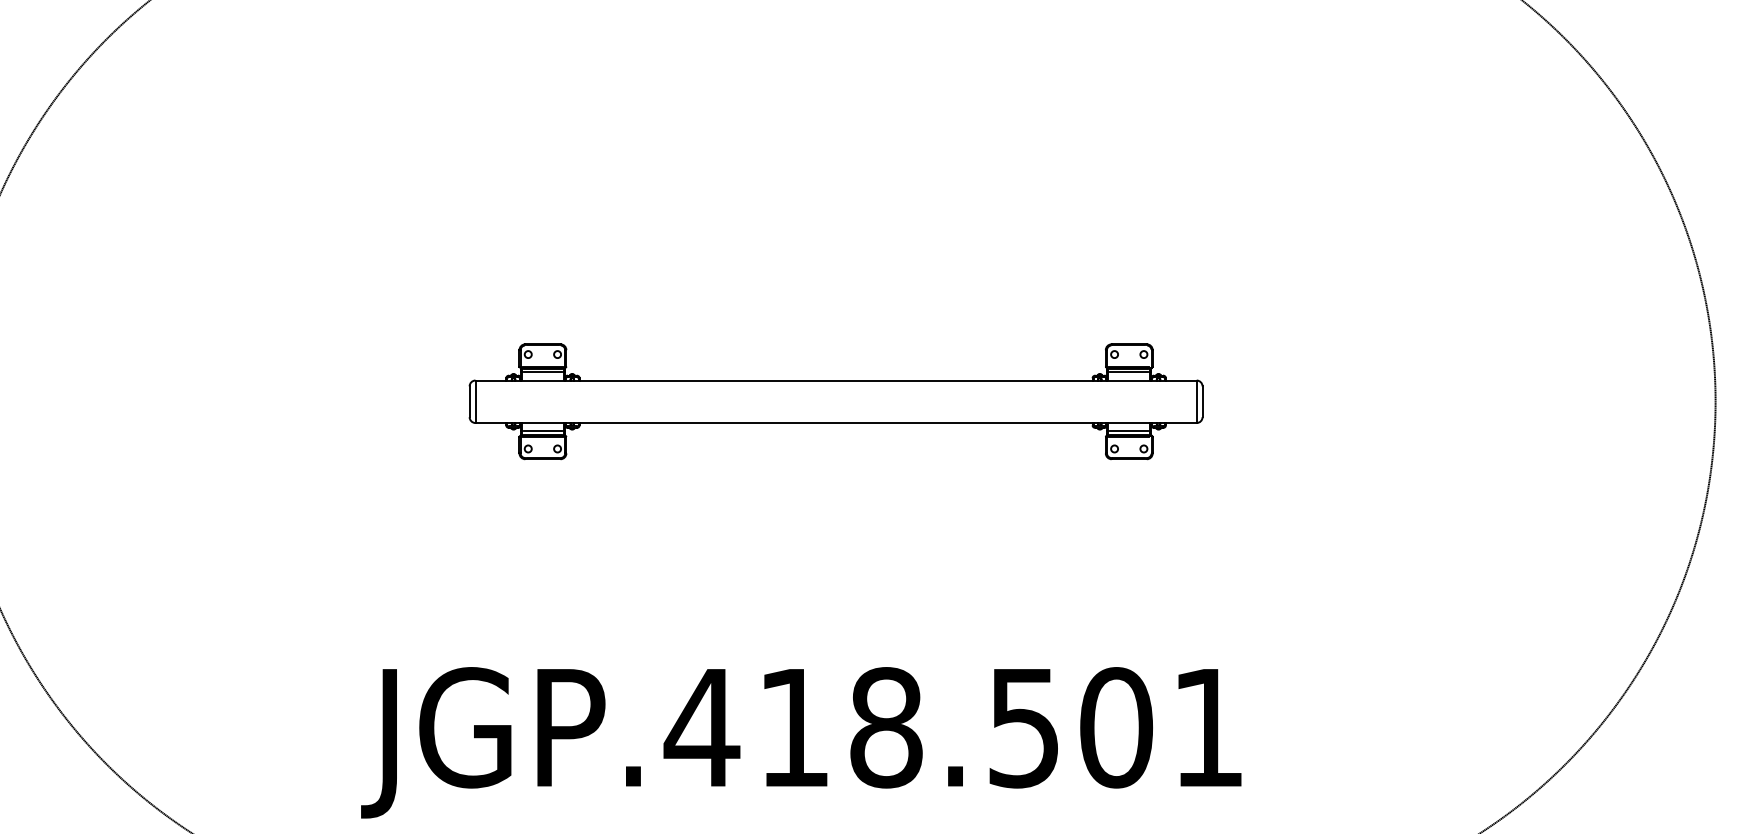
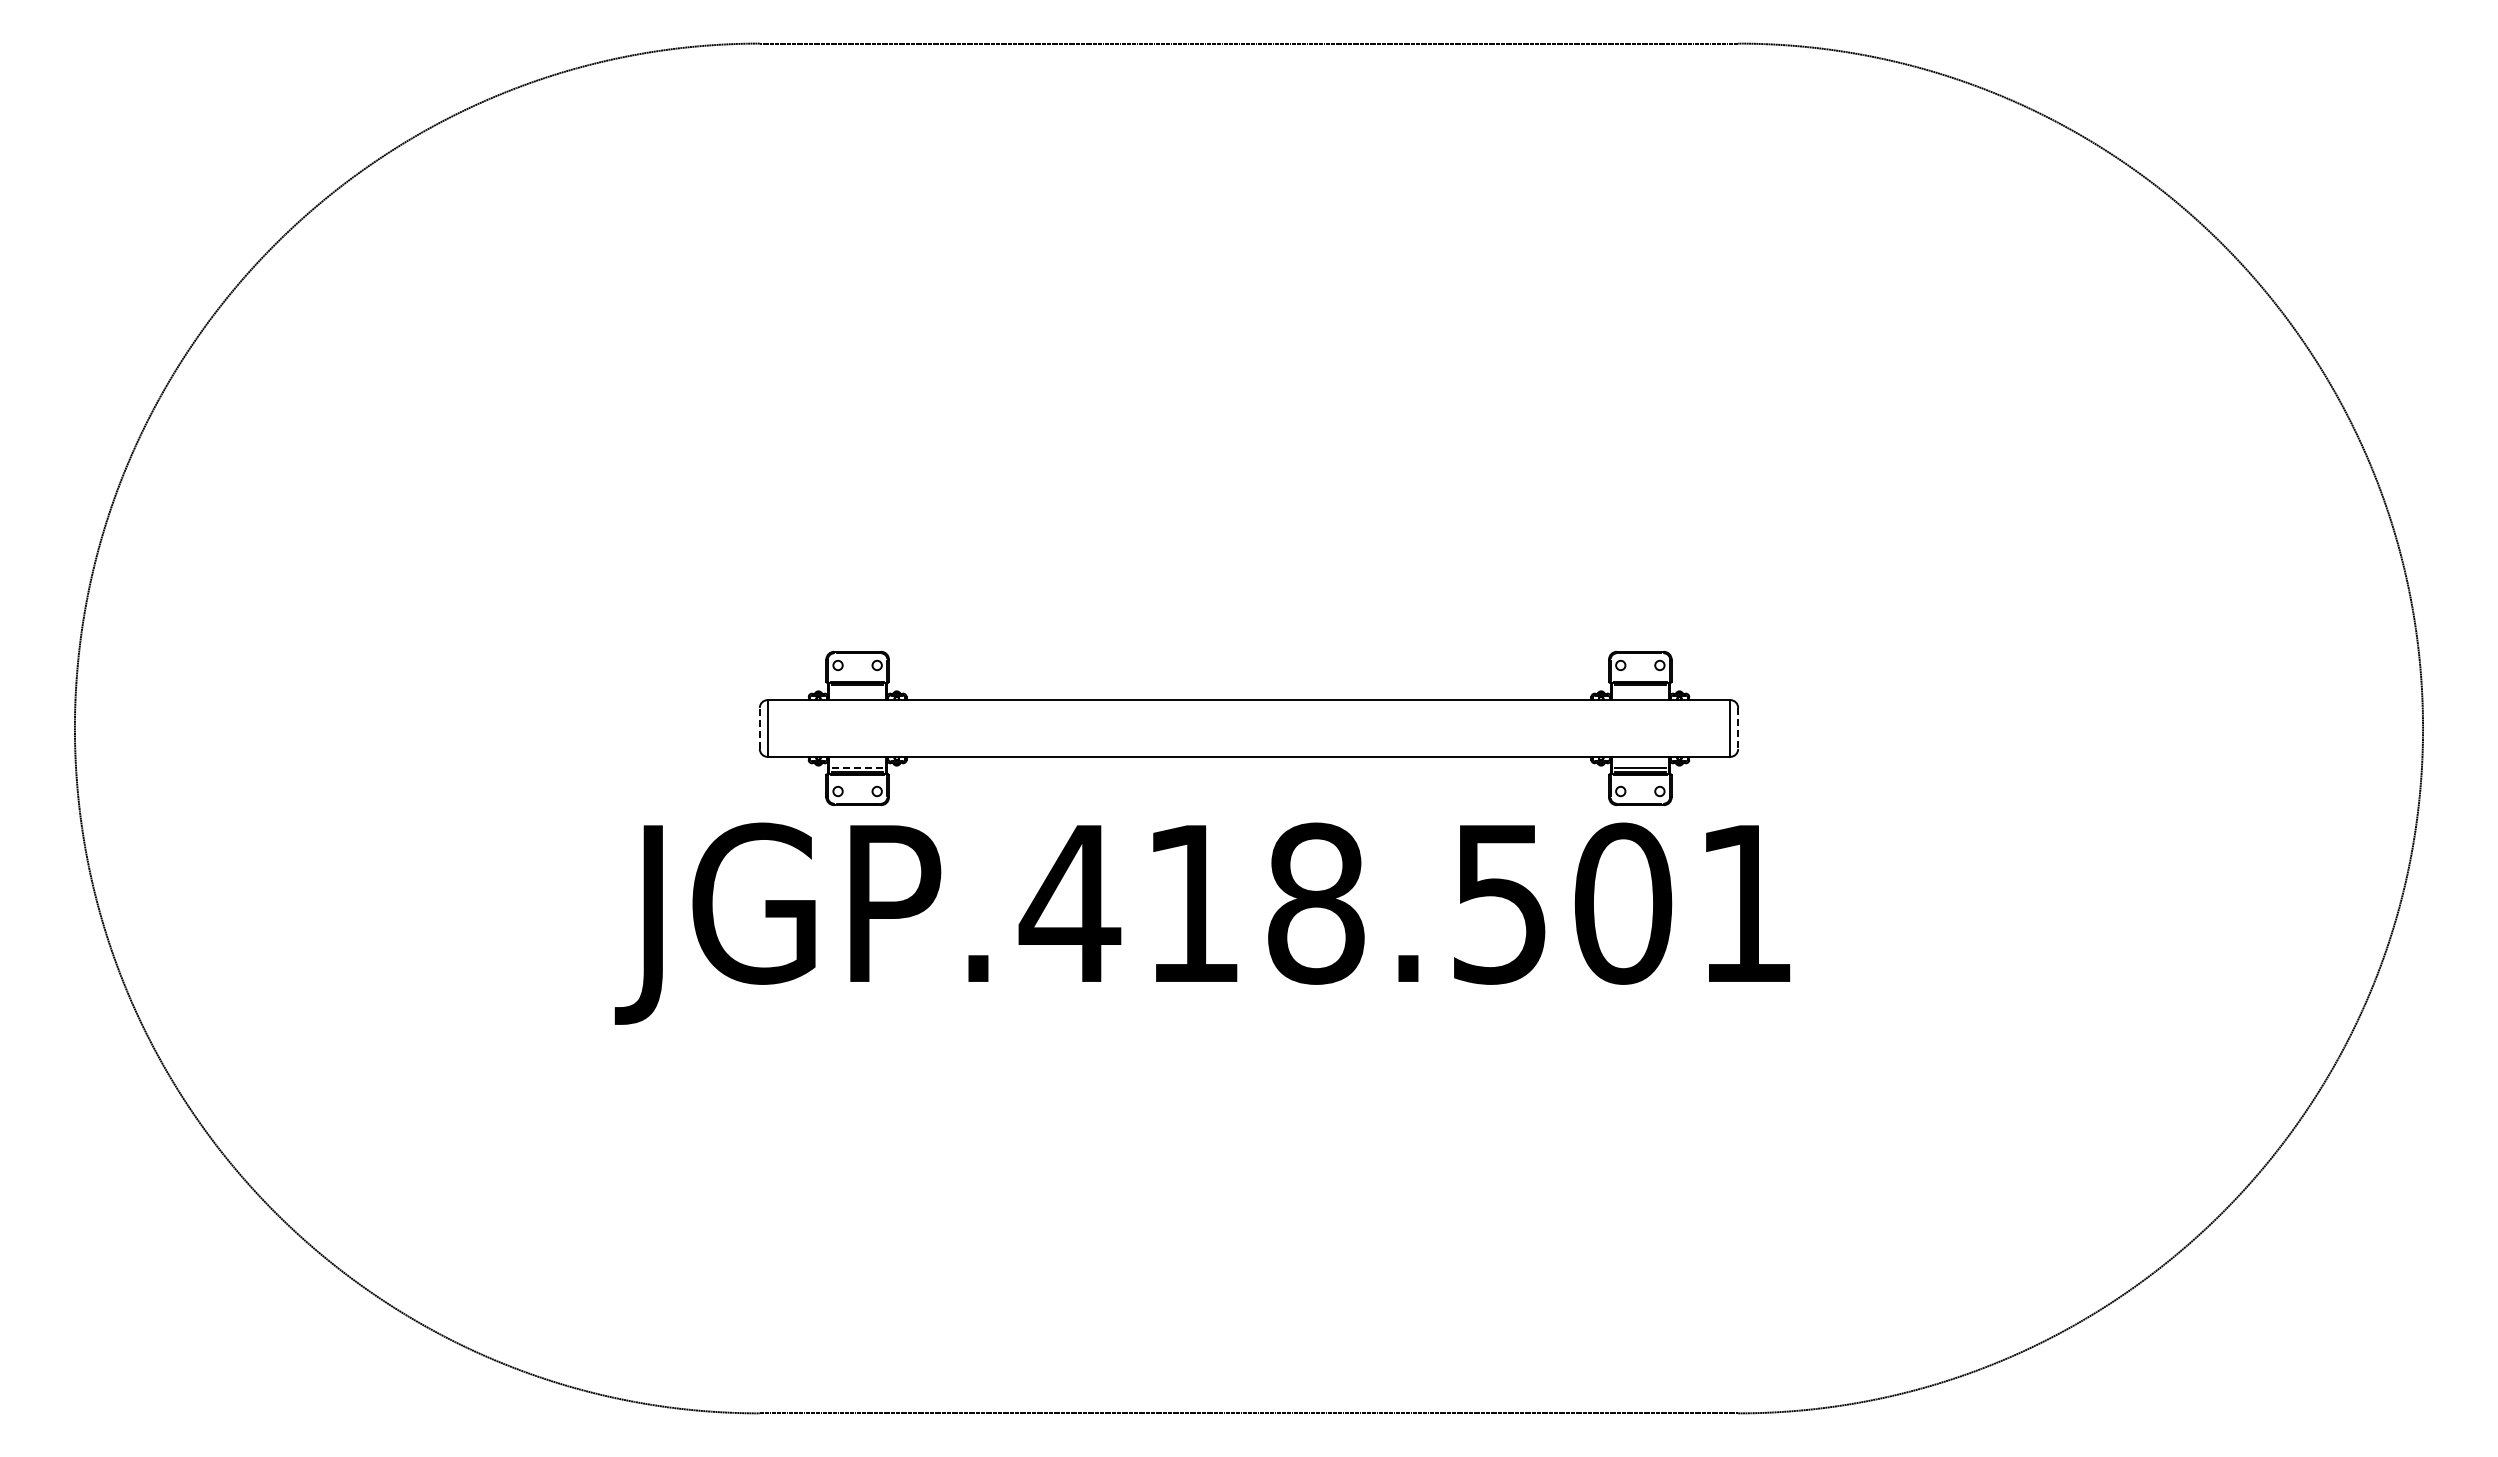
line: (542, 372) -> (857, 689), removed
line: (1128, 372) -> (1639, 689), removed
line: (469, 401) -> (759, 728), solid -> dashed
line: (1202, 401) -> (1738, 728), solid -> dashed
line: (543, 431) -> (858, 767), solid -> dashed
text: (801, 742) -> (1202, 923), moved

